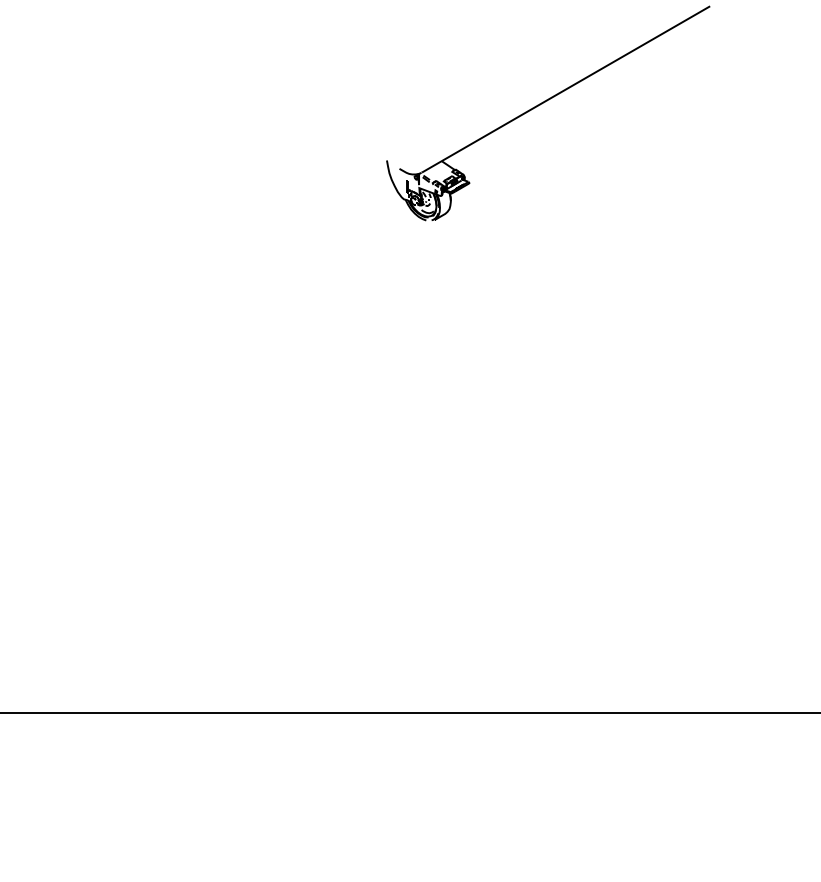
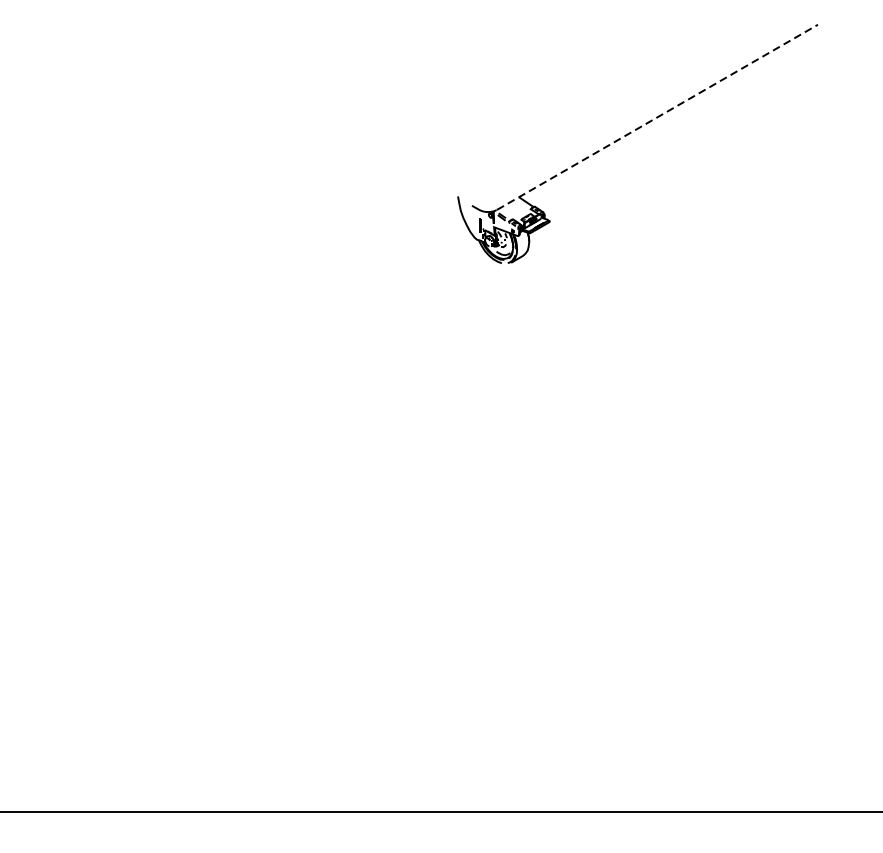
line: (566, 89) -> (657, 117), solid -> dashed

